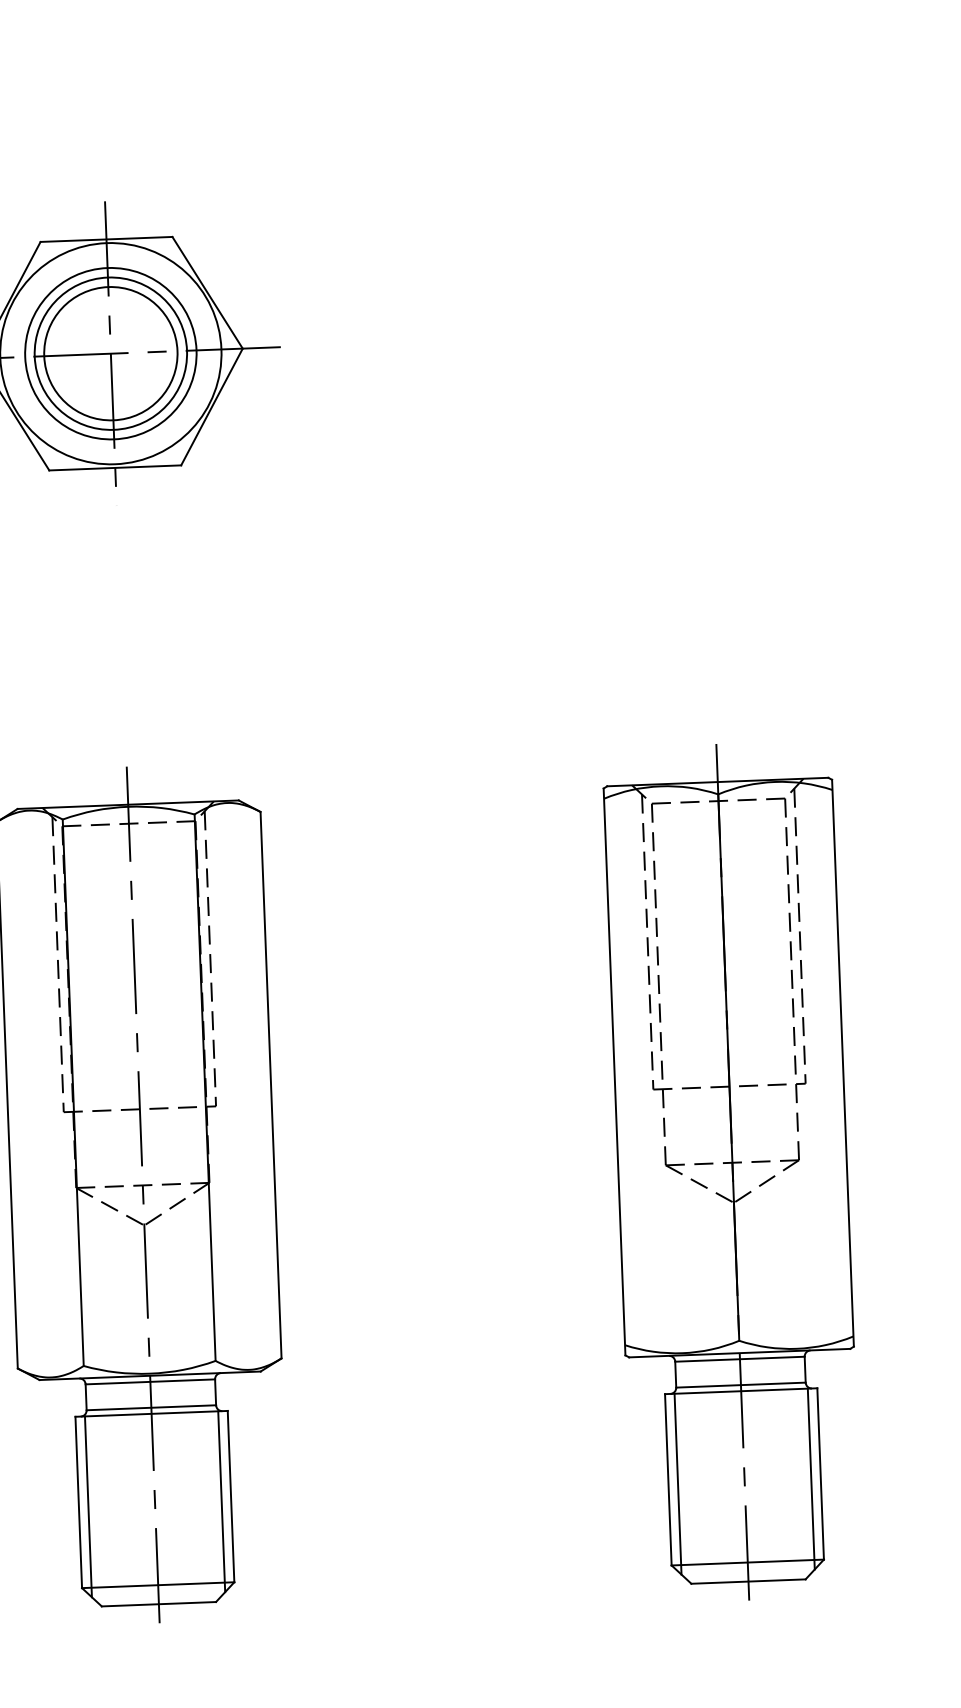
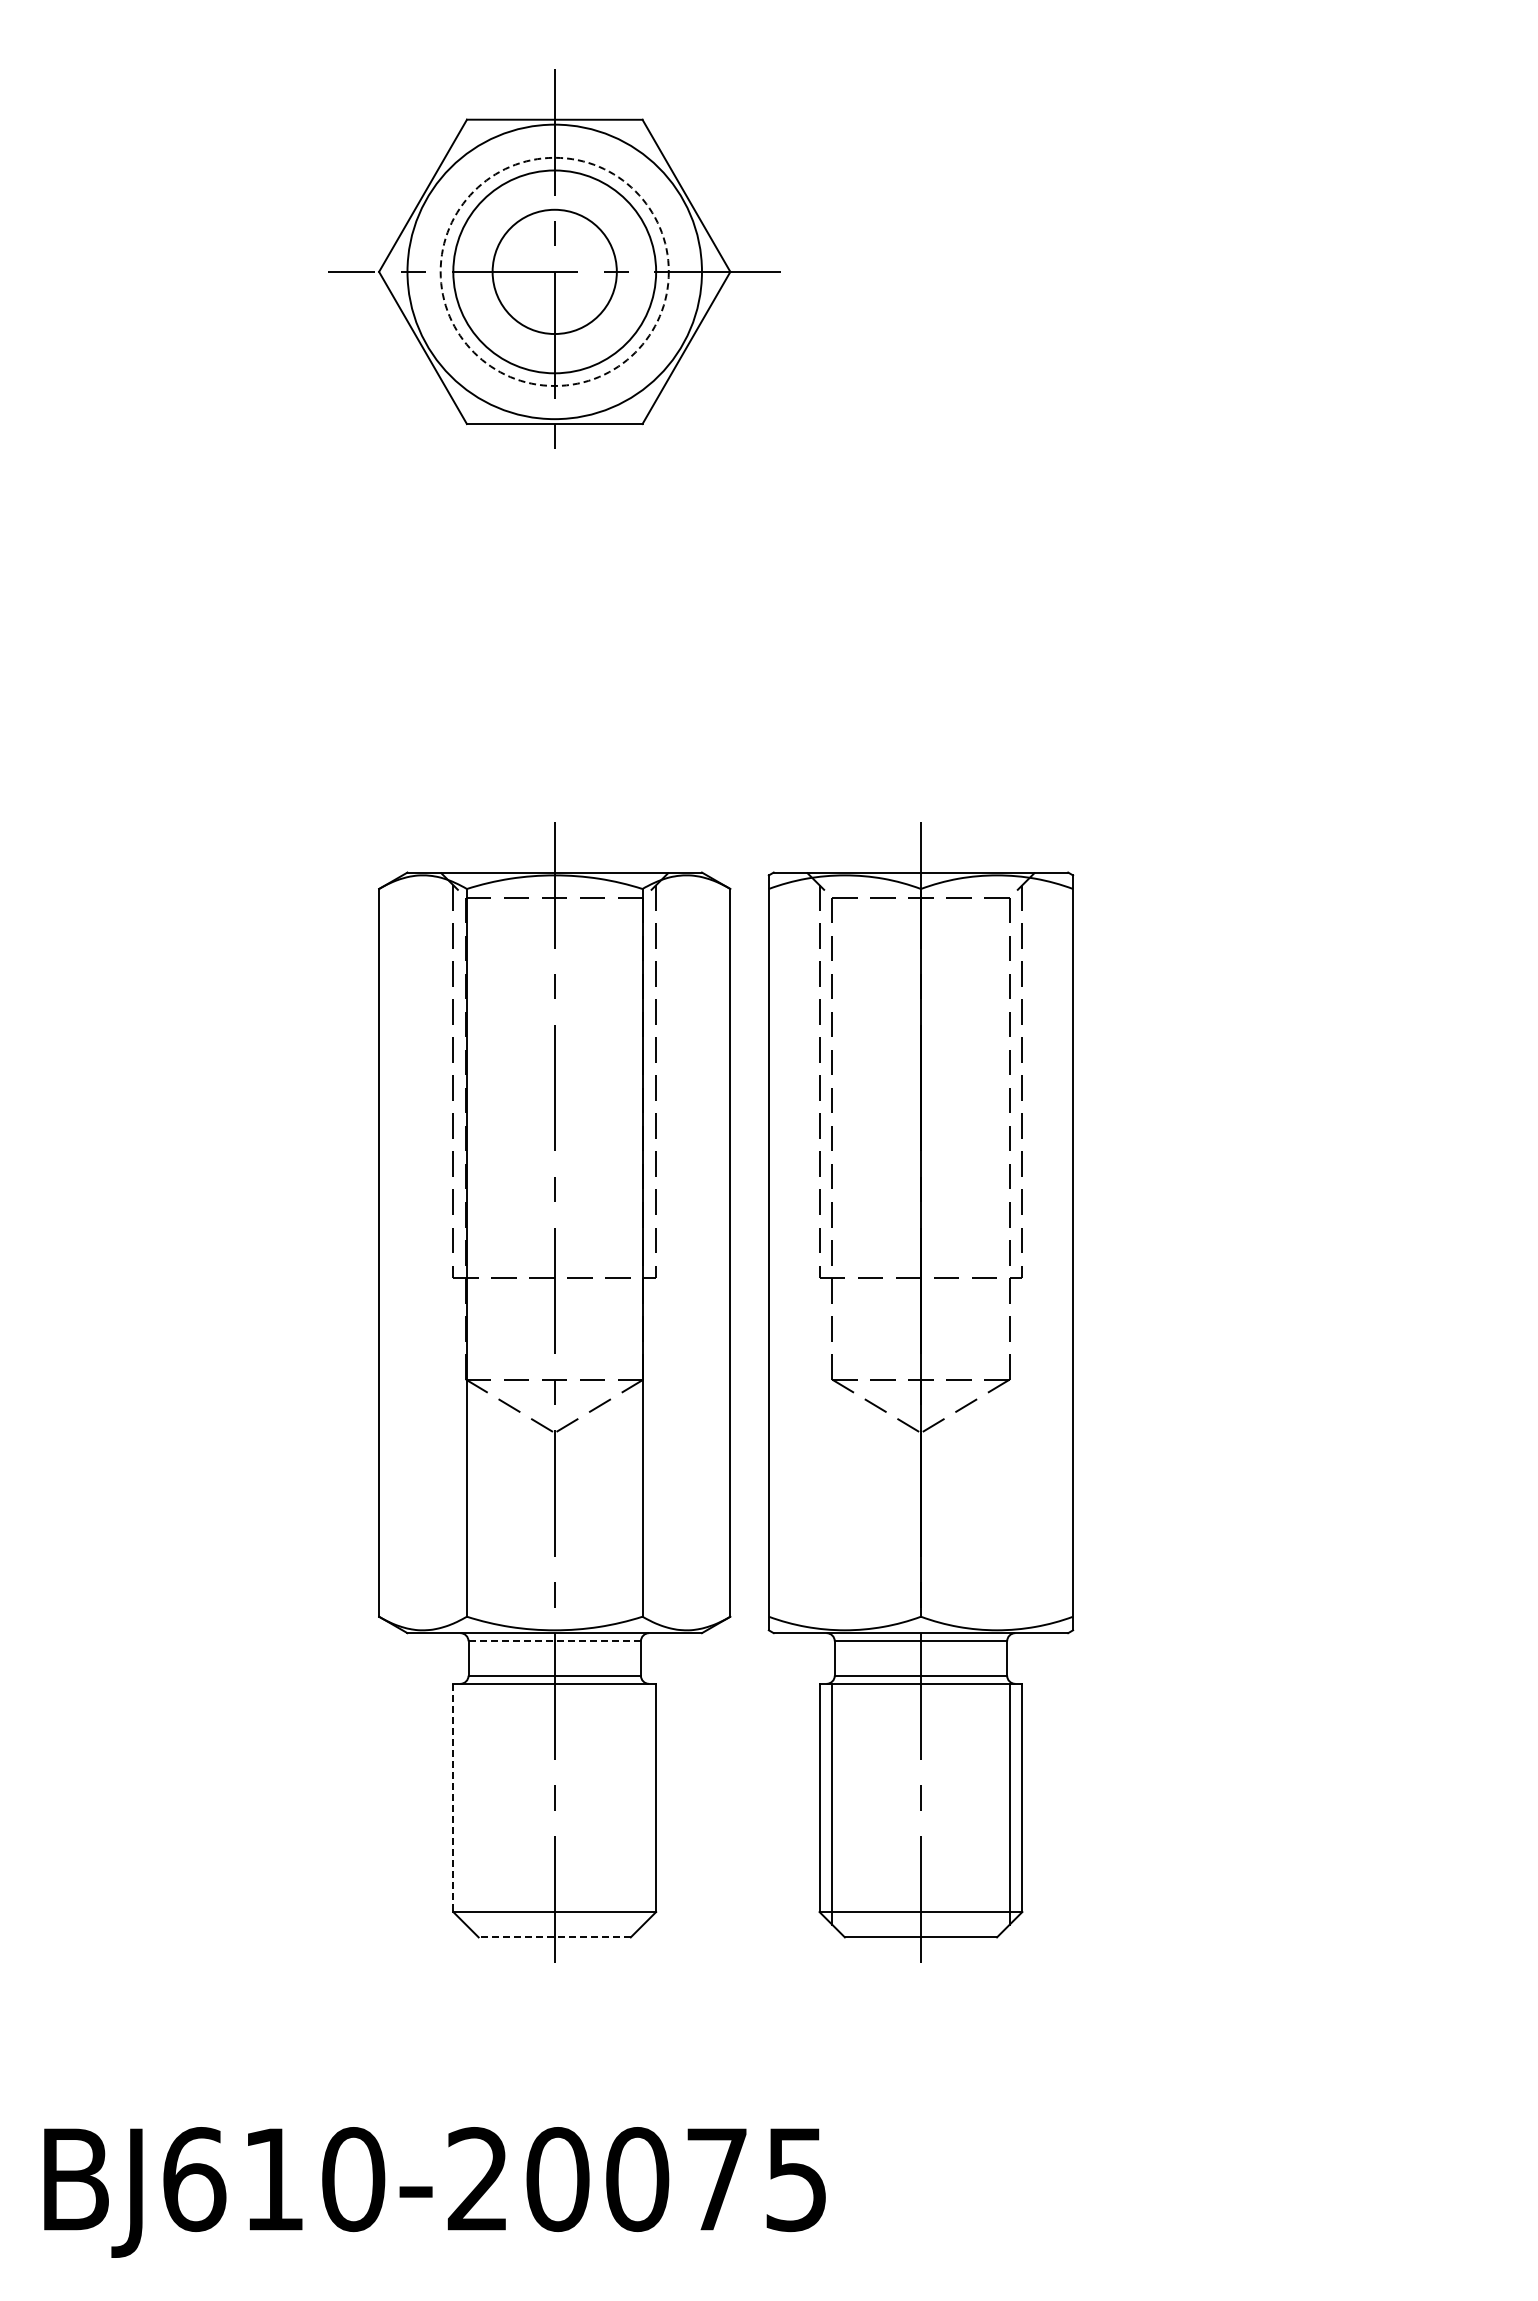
circle: (110, 353) -> (554, 271), size x0.7
circle: (110, 353) -> (554, 271), solid -> dashed
part: (732, 1172) -> (920, 1392), moved
line: (150, 1382) -> (554, 1641), solid -> dashed
line: (221, 1501) -> (643, 1803), removed
line: (78, 1502) -> (453, 1798), solid -> dashed
line: (88, 1506) -> (466, 1803), removed
line: (158, 1604) -> (554, 1937), solid -> dashed

